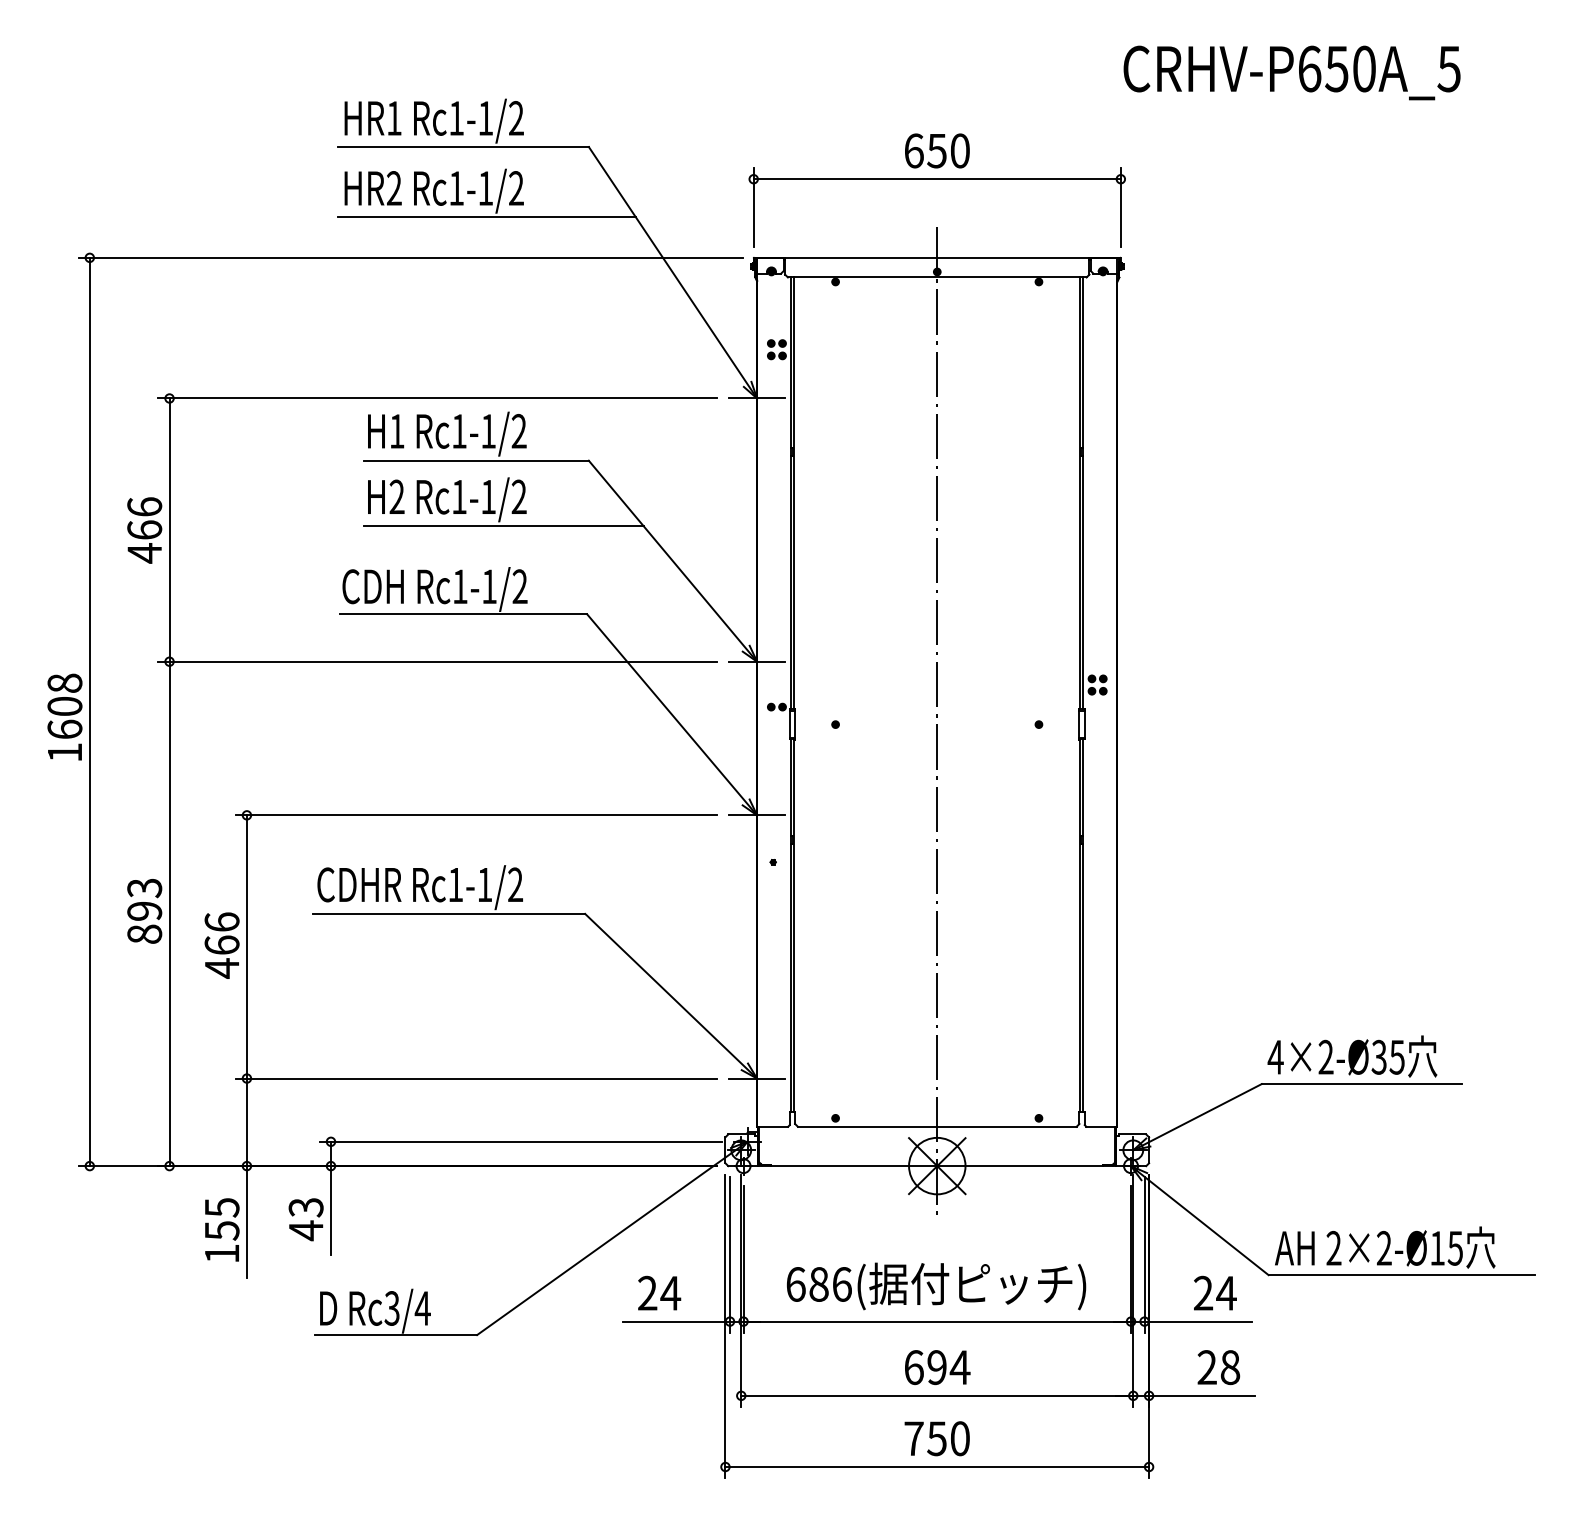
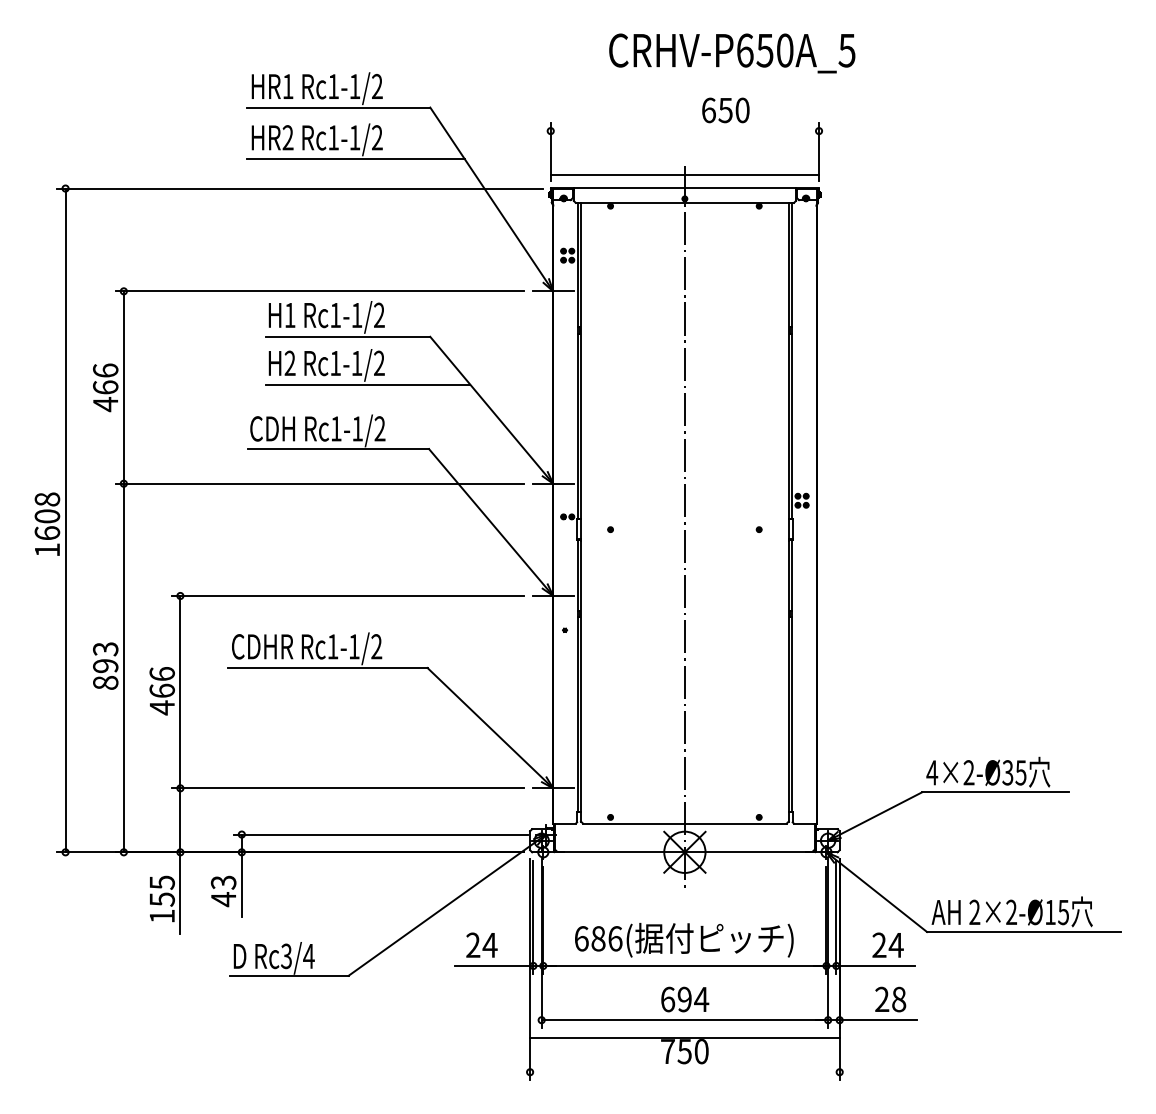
text: (1291, 72) -> (731, 53), moved
text: (937, 150) -> (725, 110), moved
line: (936, 179) -> (684, 175), moved
line: (937, 1467) -> (685, 1038), moved

